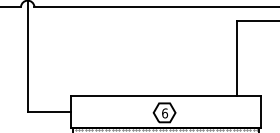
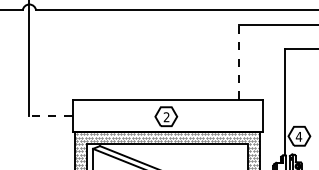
line: (236, 57) -> (238, 61), solid -> dashed
line: (49, 111) -> (51, 115), solid -> dashed
text: (164, 113) -> (166, 117), 6 -> 2

